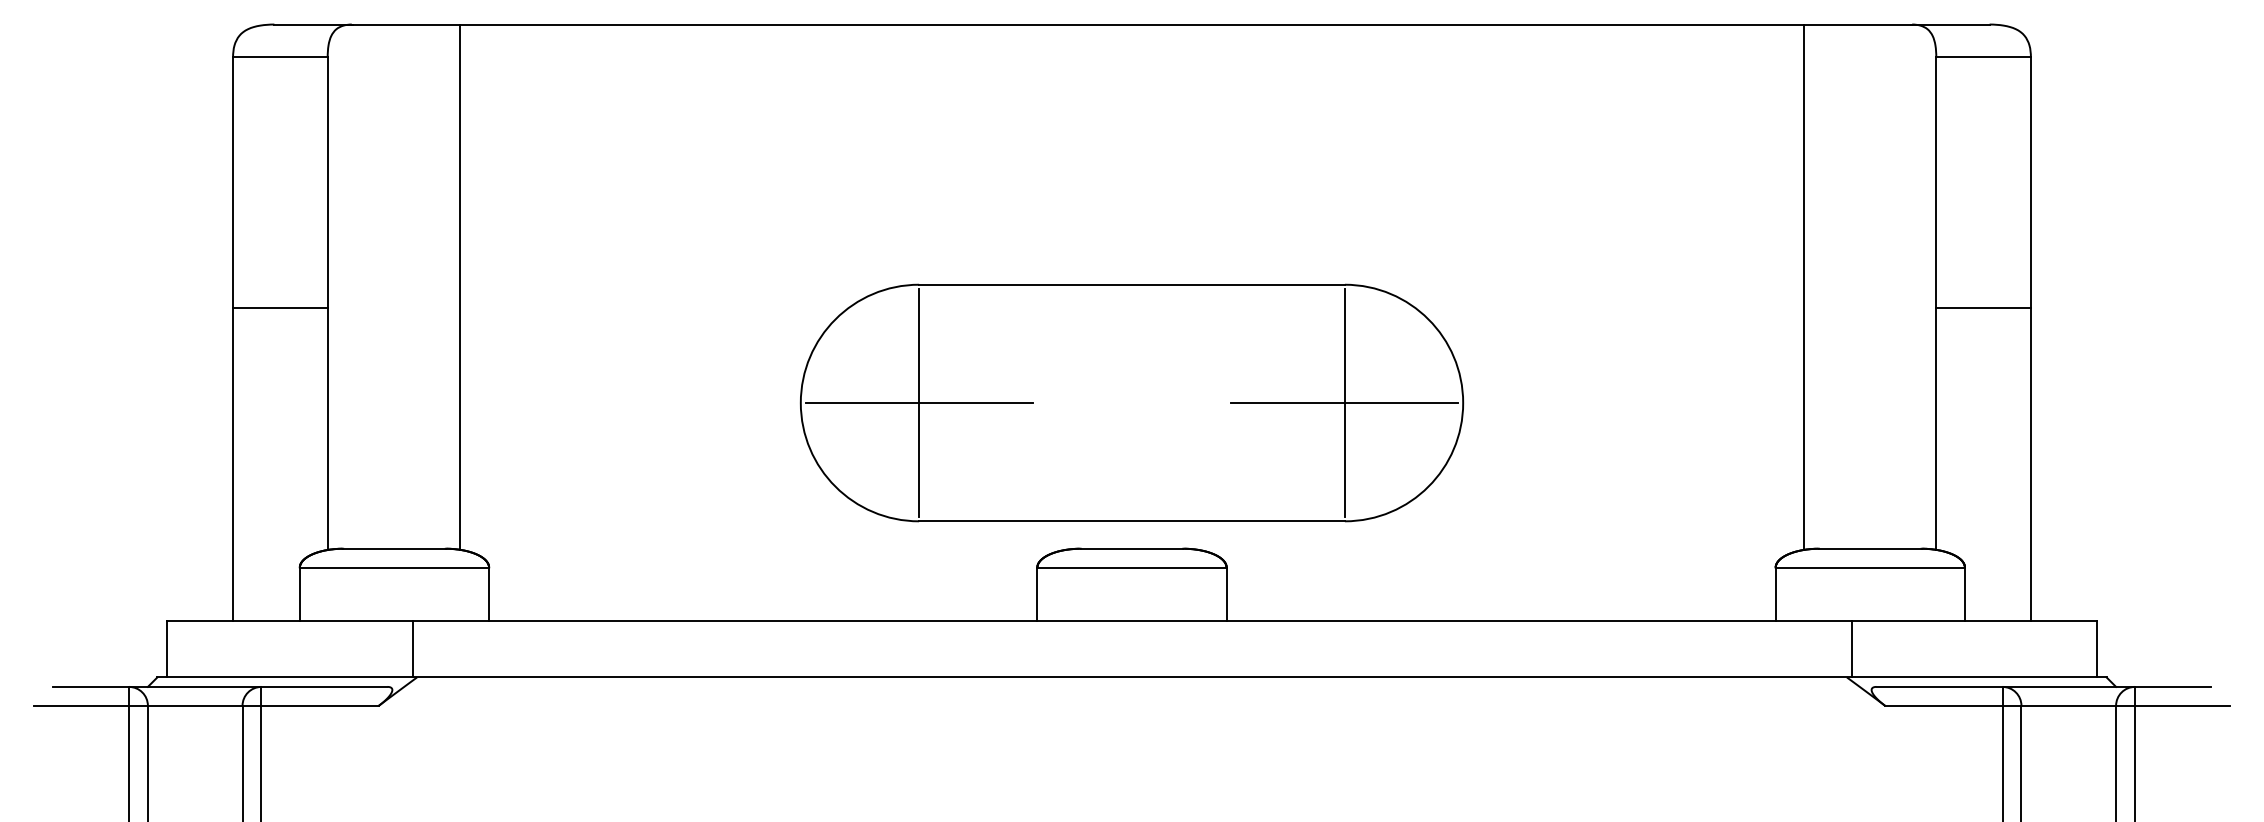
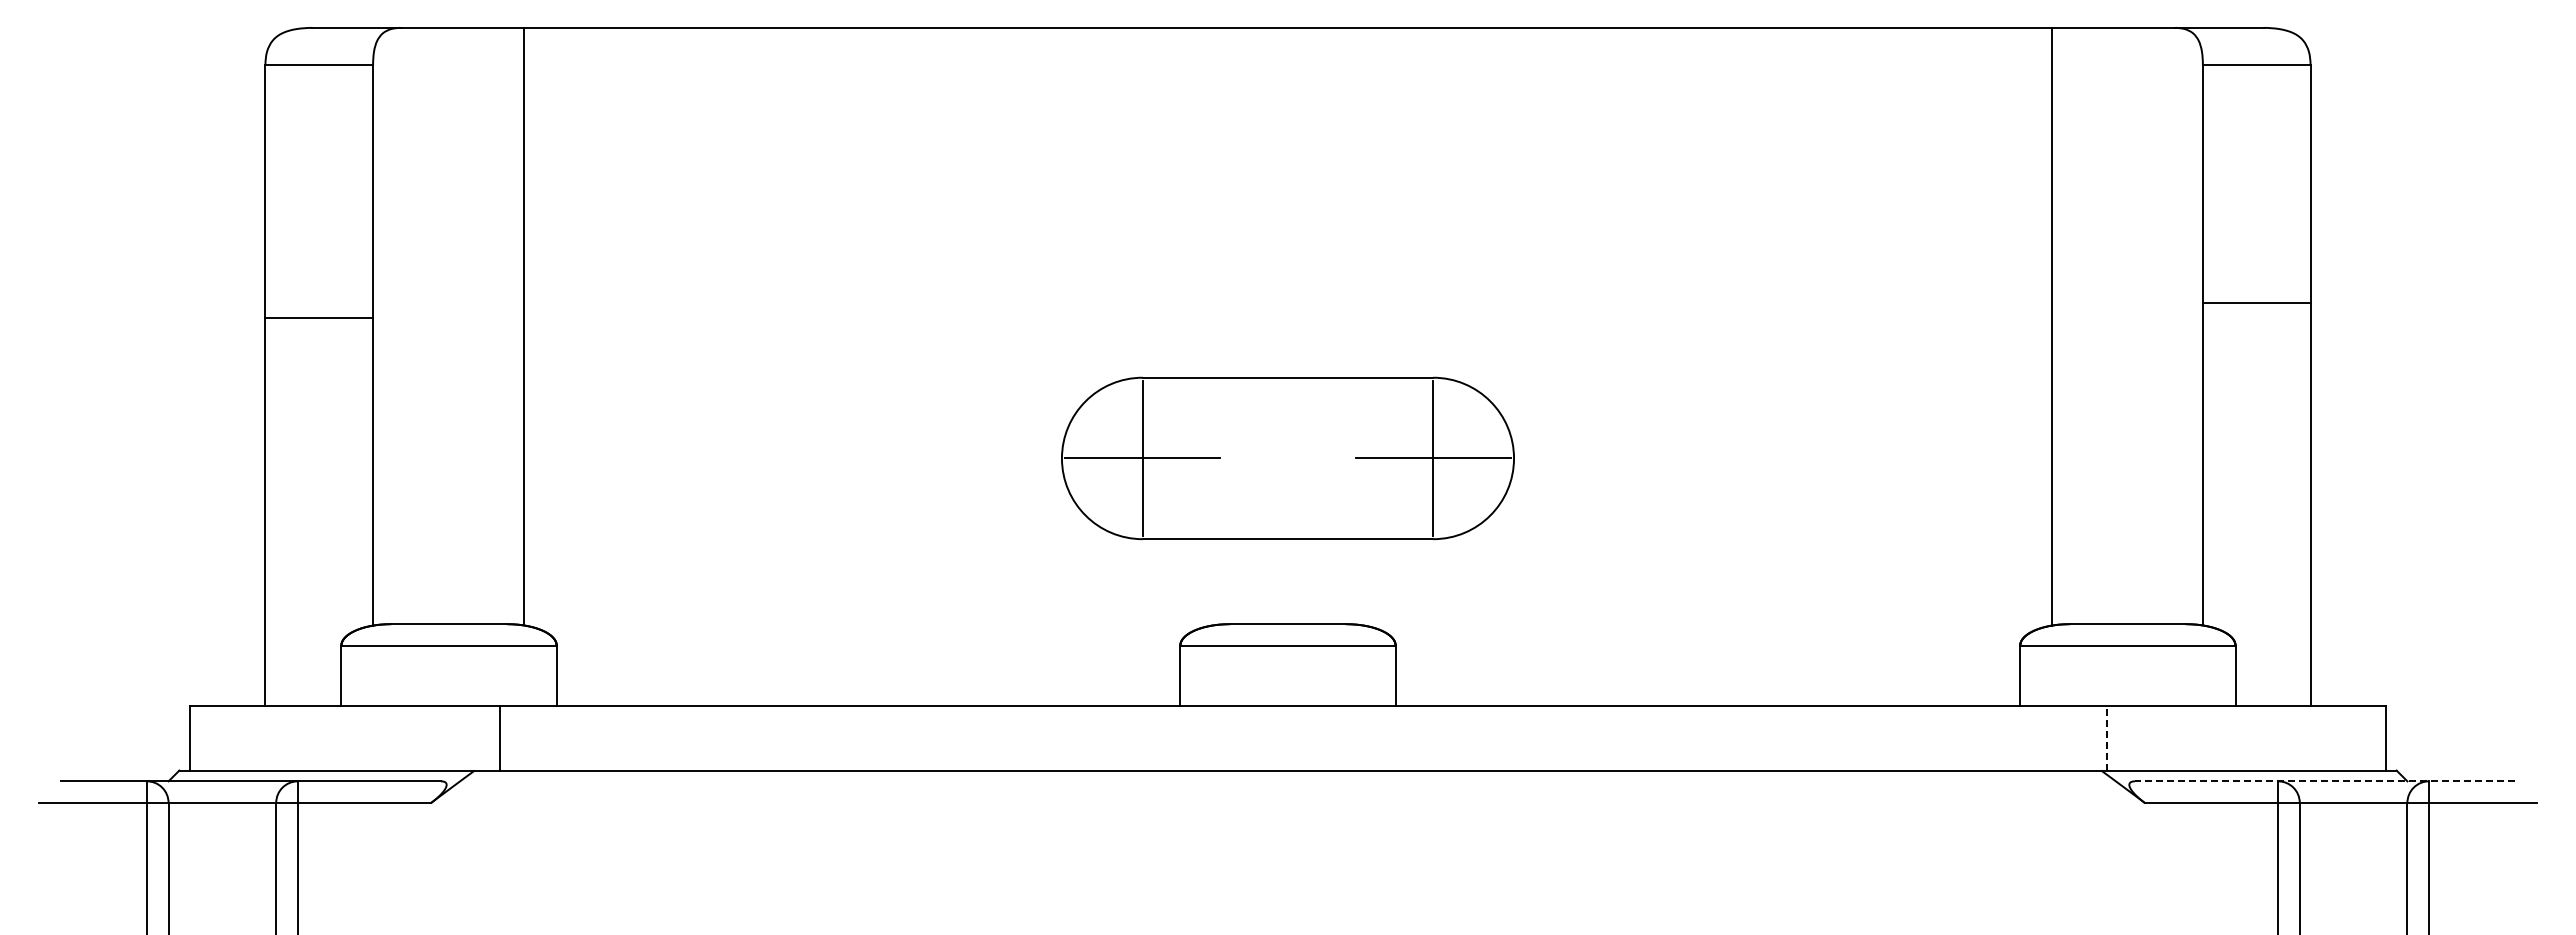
line: (280, 308) -> (319, 317), moved
line: (1983, 308) -> (2256, 302), moved
part: (1131, 403) -> (1287, 458), size x0.6
line: (1851, 648) -> (2106, 737), solid -> dashed
line: (412, 649) -> (499, 738), moved
line: (2043, 687) -> (2324, 781), solid -> dashed

